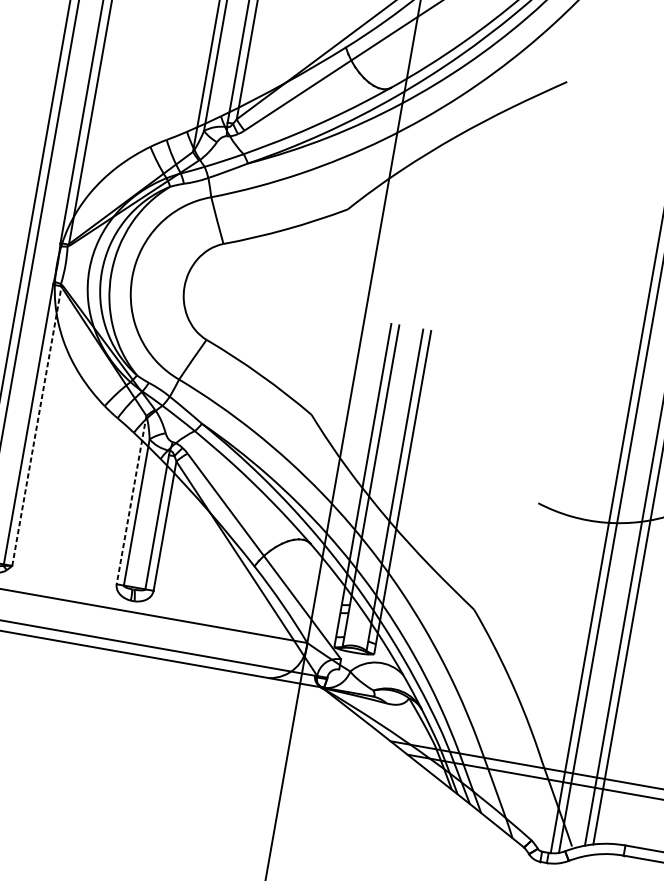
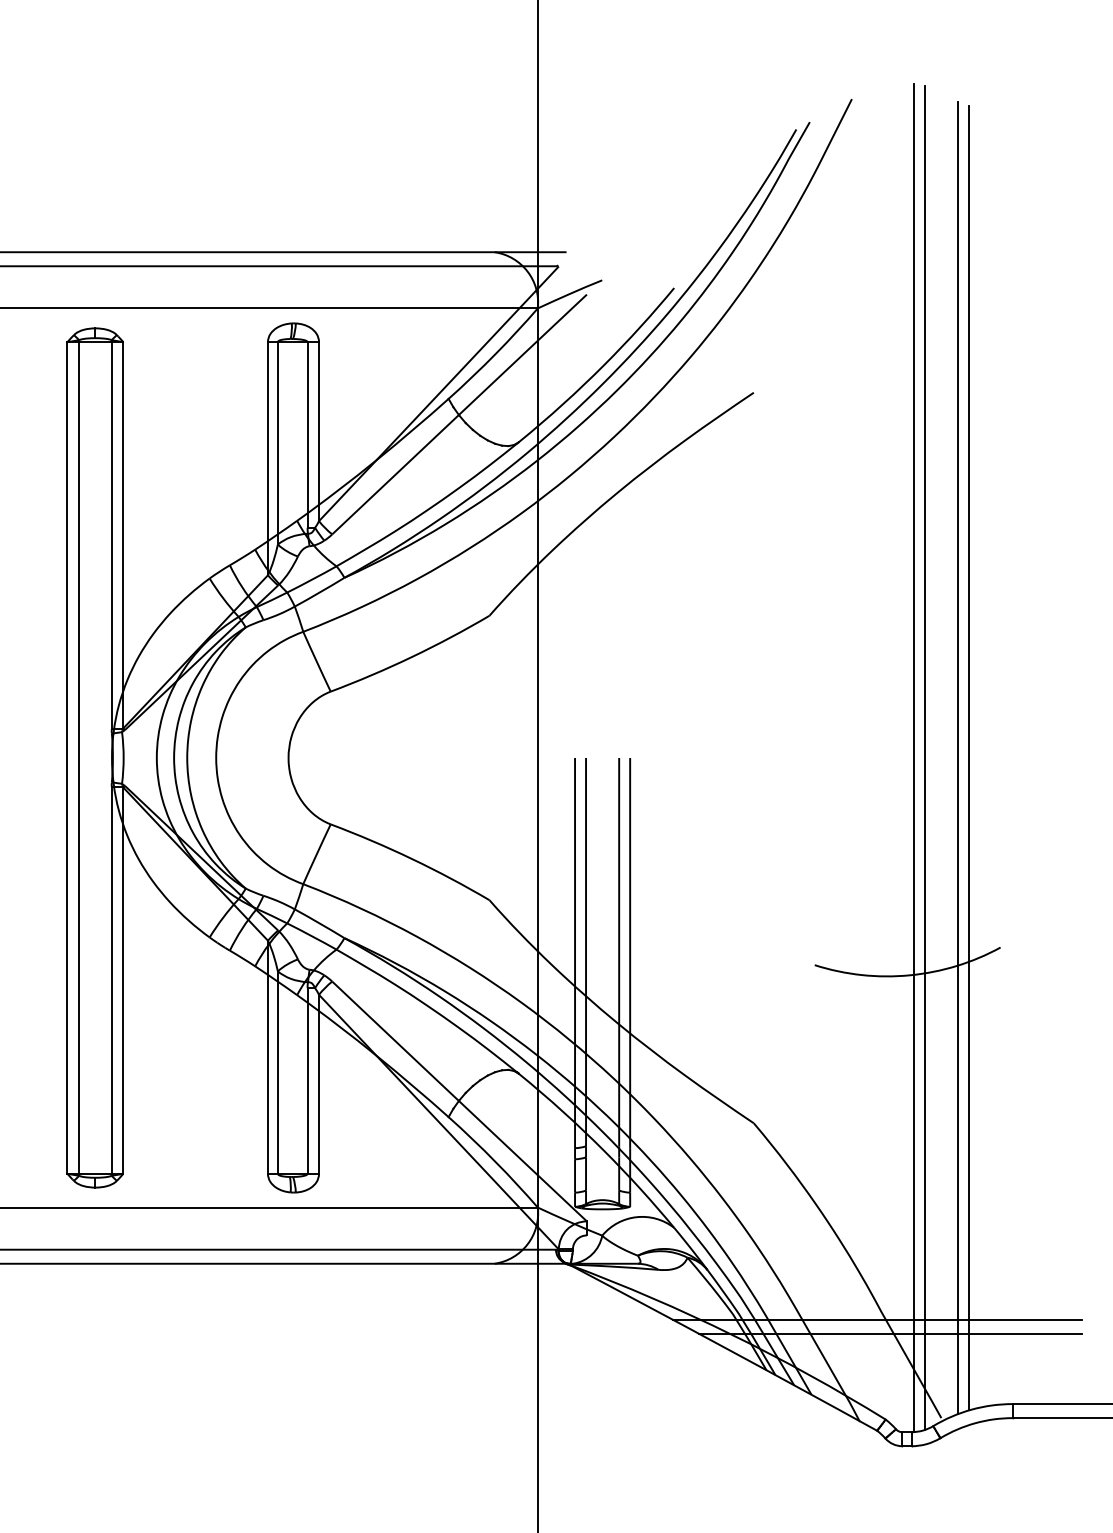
line: (37, 426) -> (123, 980), dashed -> solid
line: (131, 500) -> (267, 1057), dashed -> solid

